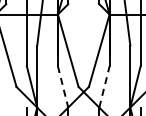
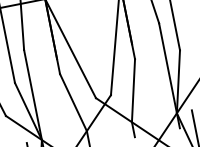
line: (104, 86) -> (133, 90), dashed -> solid
line: (63, 87) -> (74, 103), dashed -> solid

